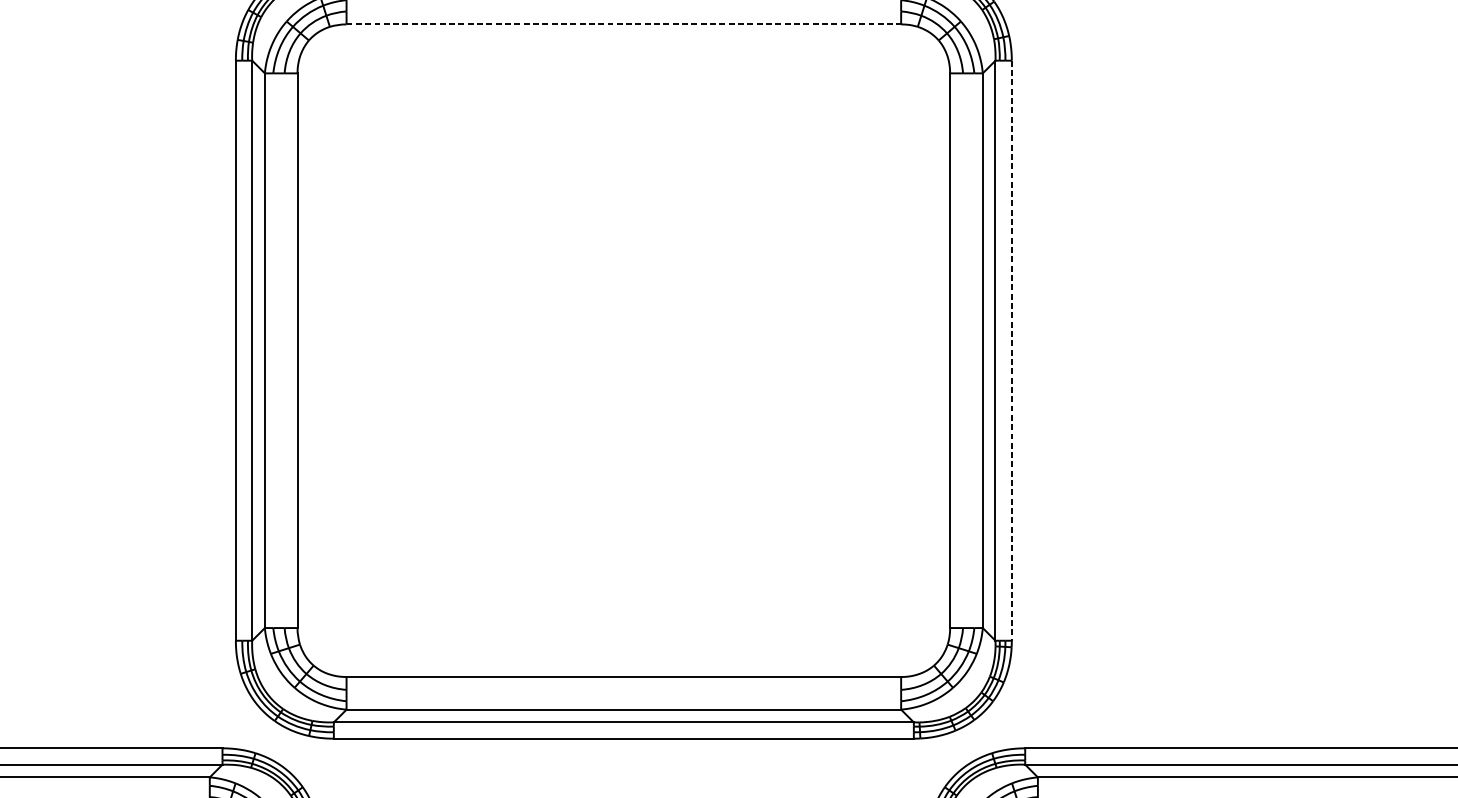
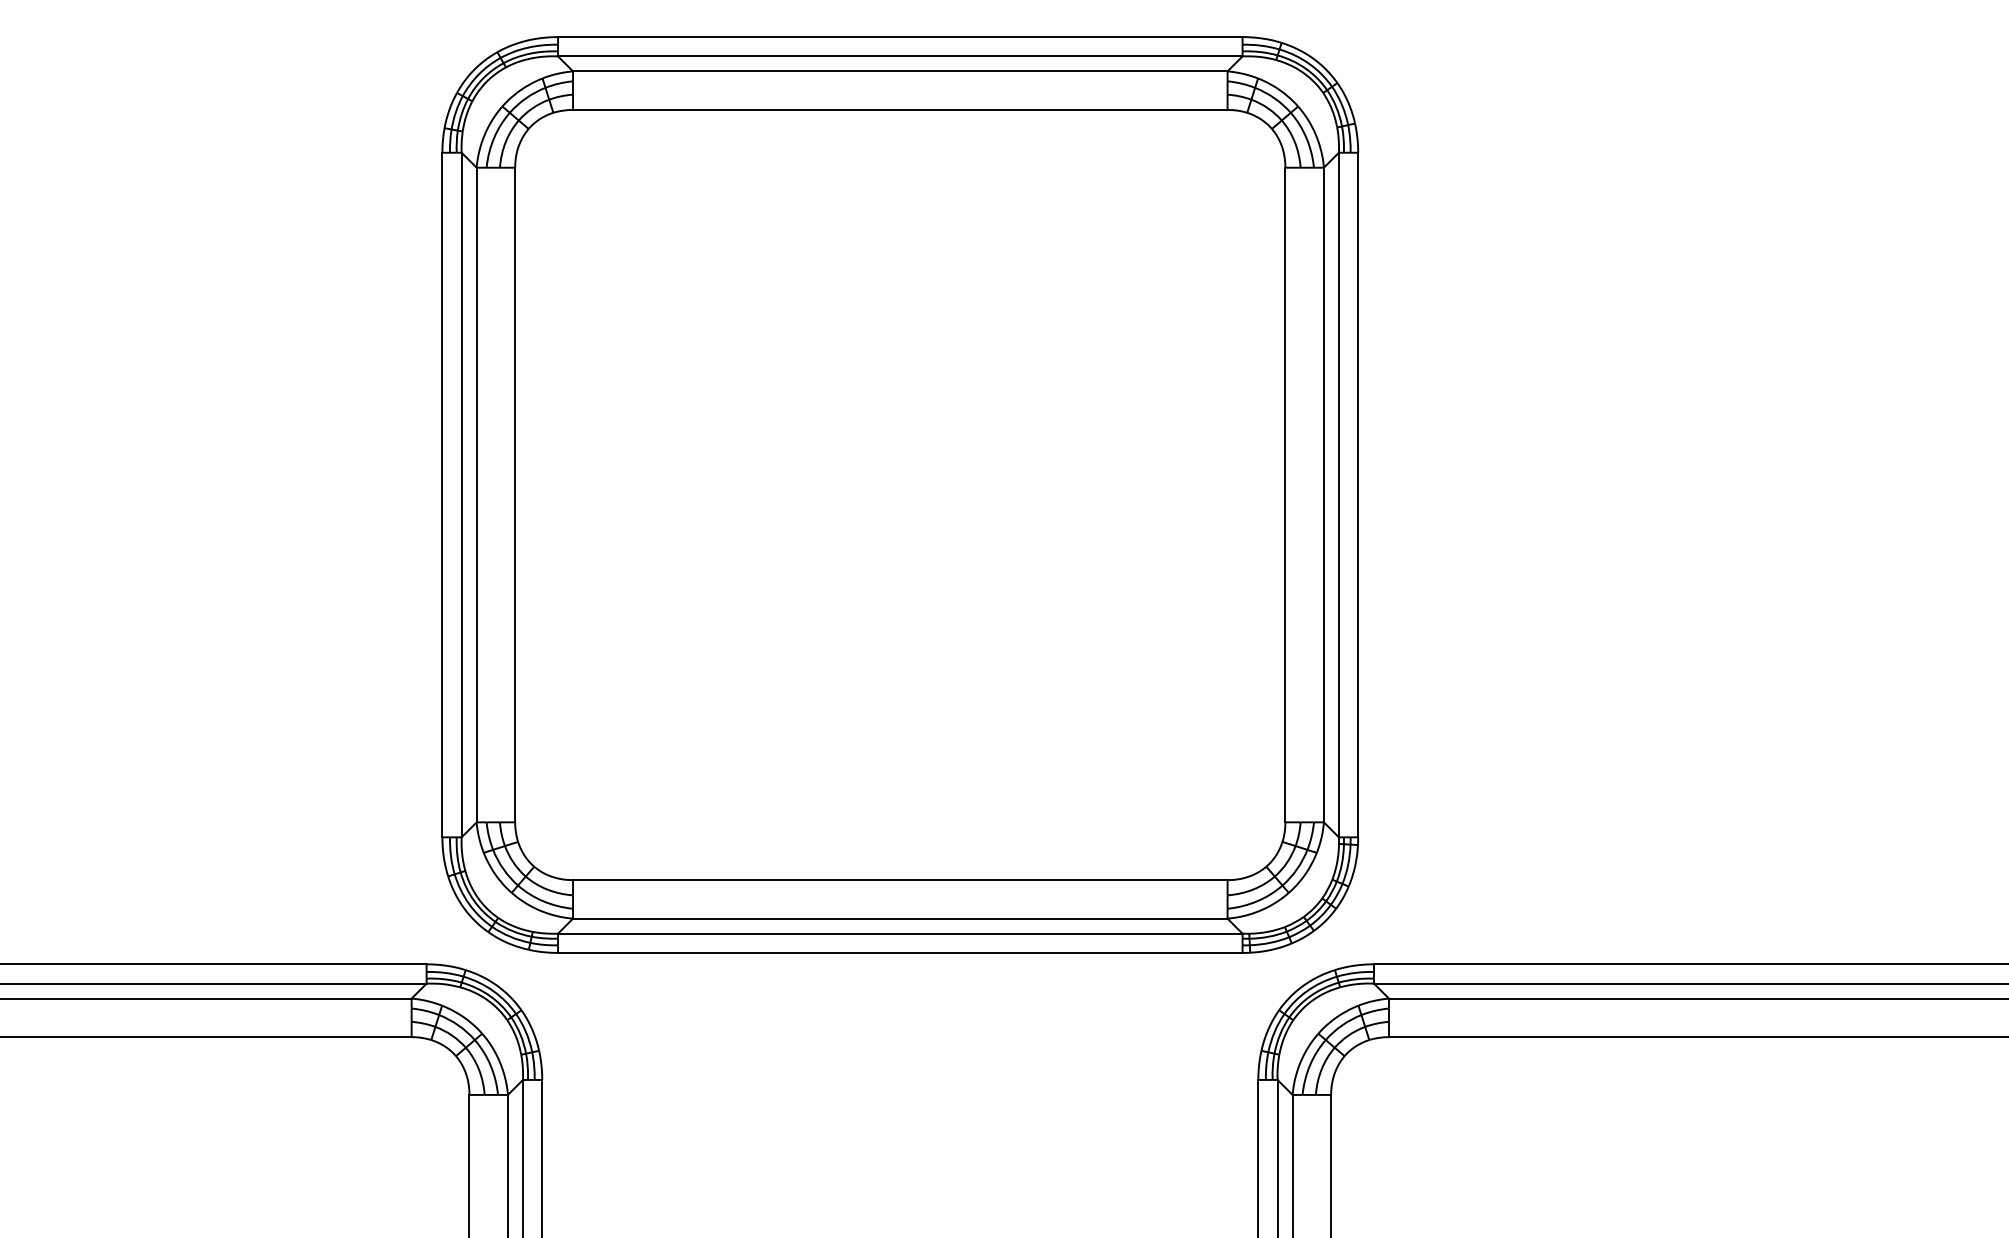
line: (624, 24) -> (900, 109), dashed -> solid
line: (1012, 351) -> (1358, 495), dashed -> solid

